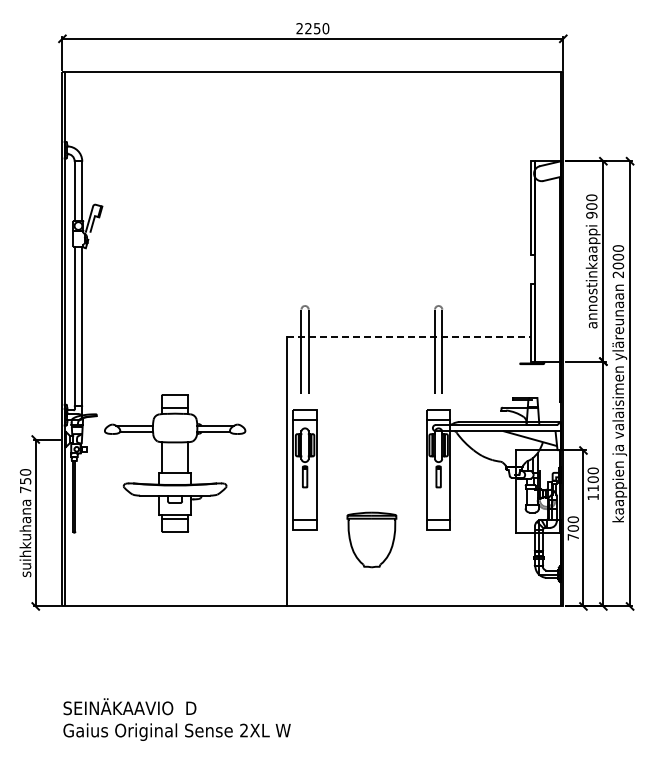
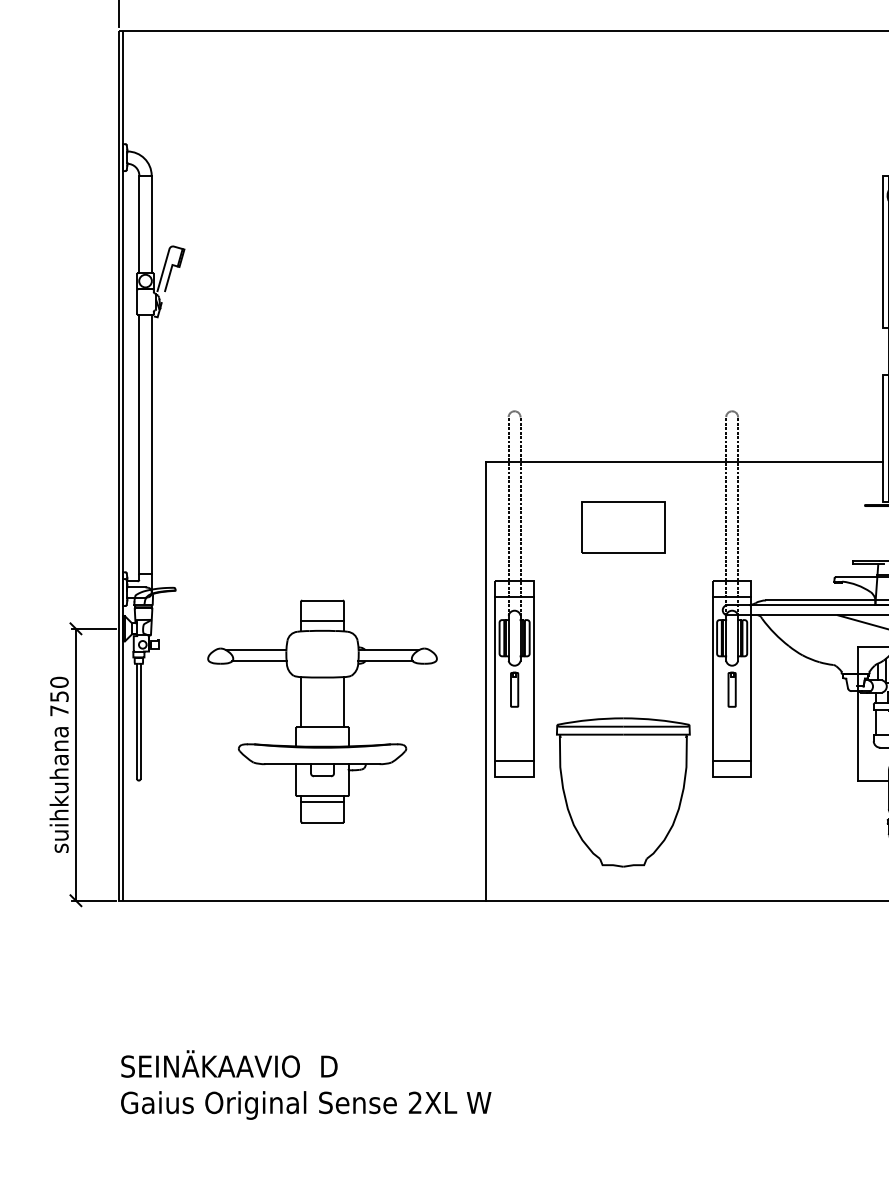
line: (409, 337) -> (684, 462), dashed -> solid
part: (371, 377) -> (622, 527), added
part: (175, 463) -> (323, 711), moved
part: (371, 539) -> (622, 791), size x1.67

